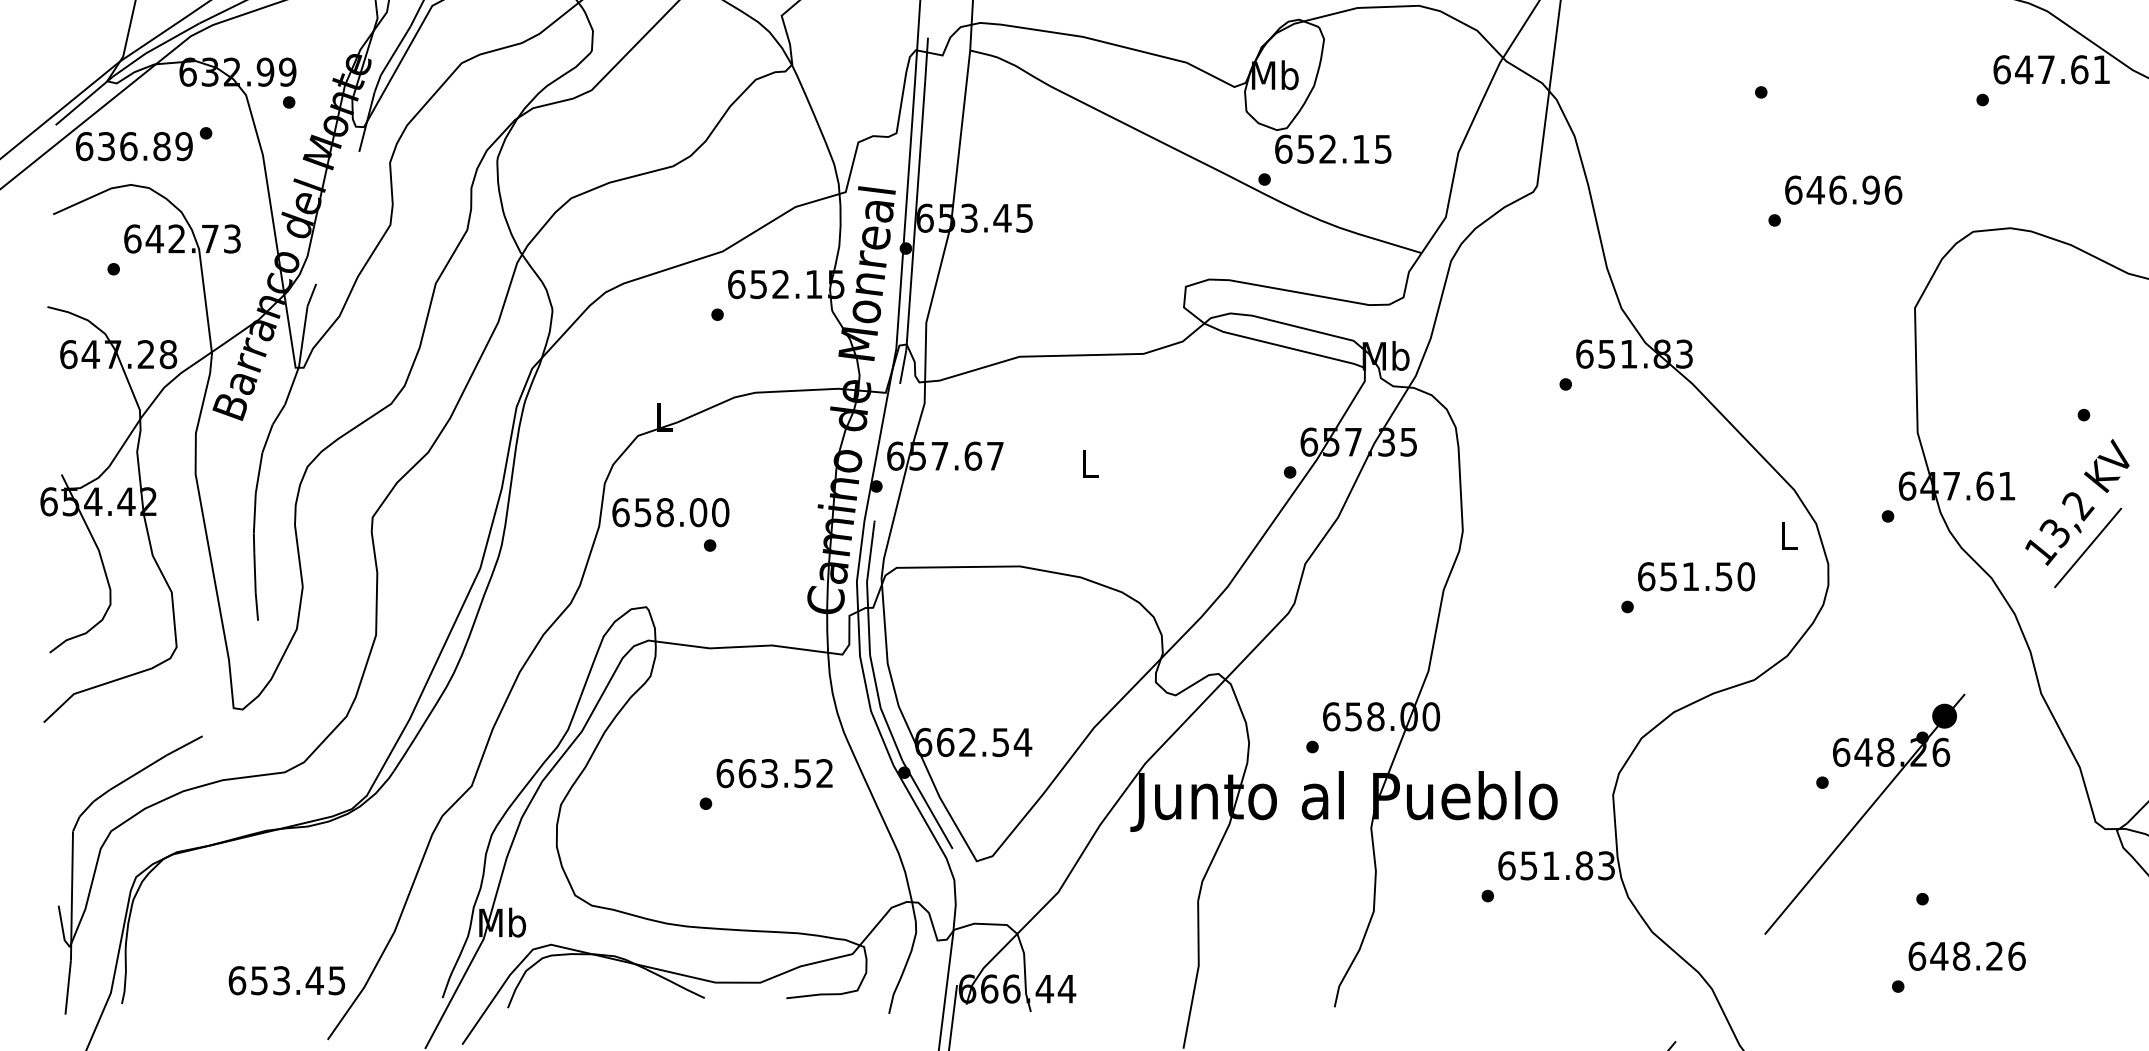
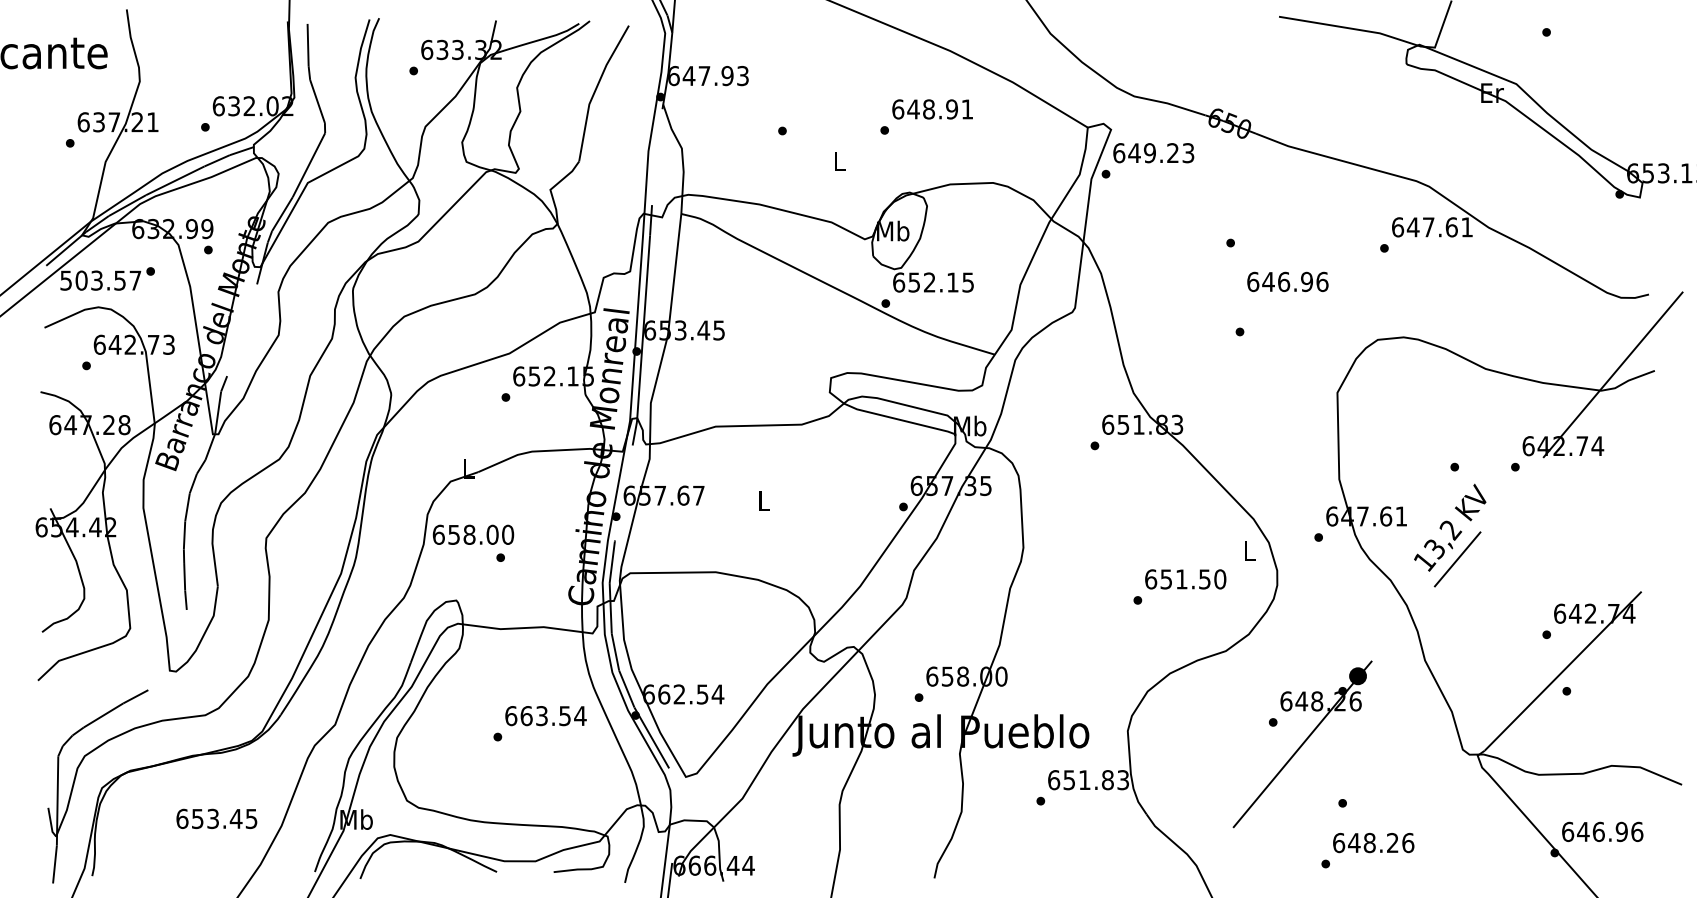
text: (133, 146) -> (100, 280), 636.89 -> 503.57
text: (1843, 189) -> (1287, 281), moved
text: (824, 772) -> (580, 715), 663.52 -> 663.54
text: (286, 980) -> (216, 818), moved

